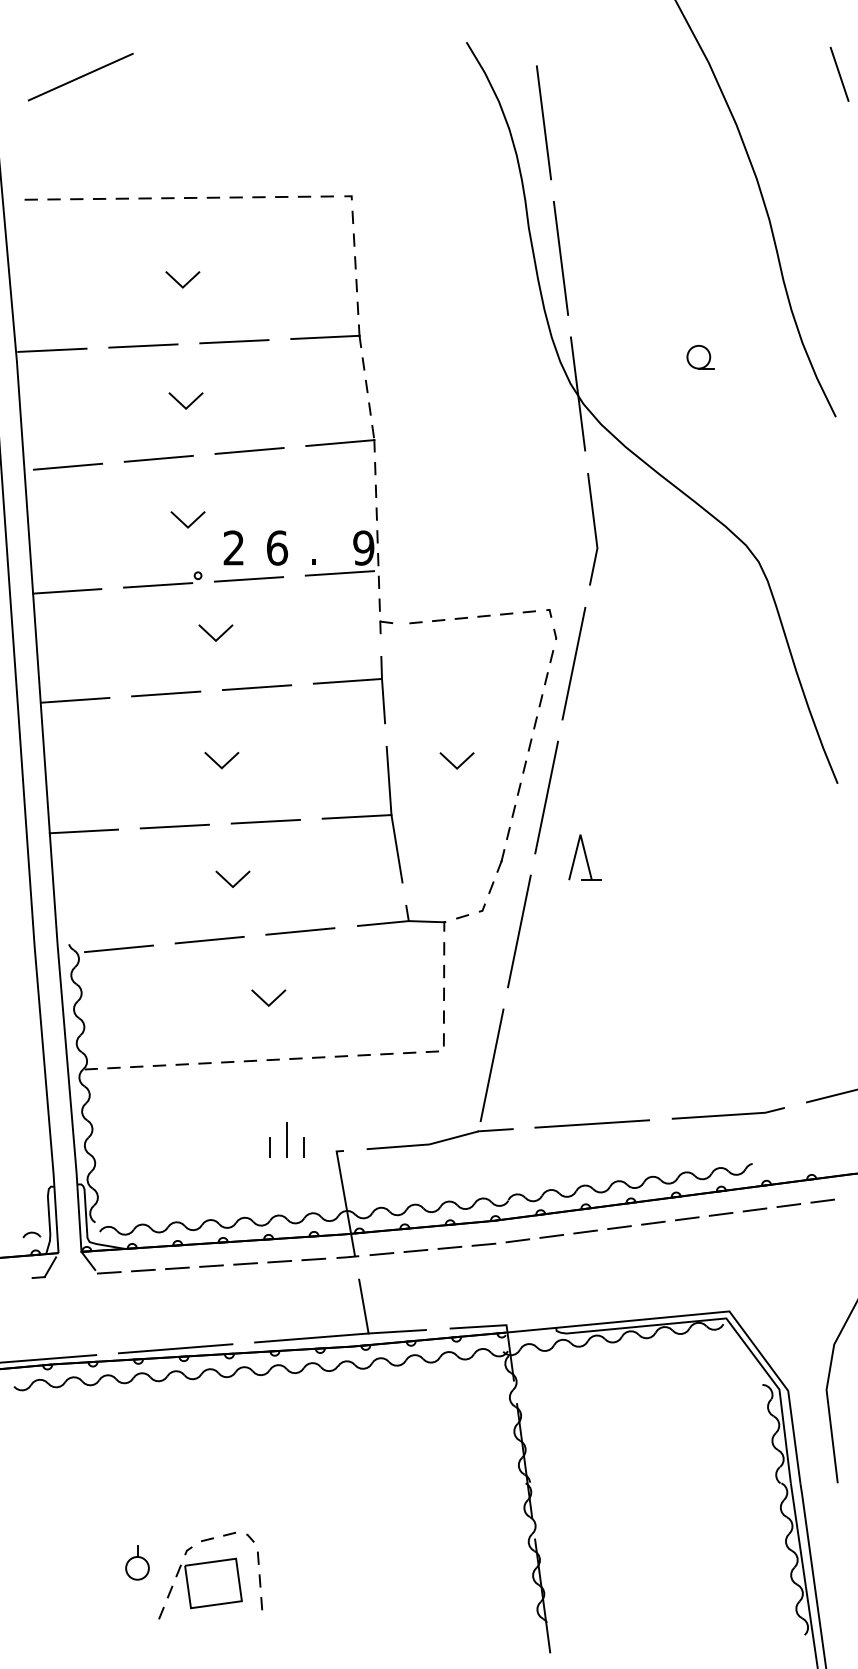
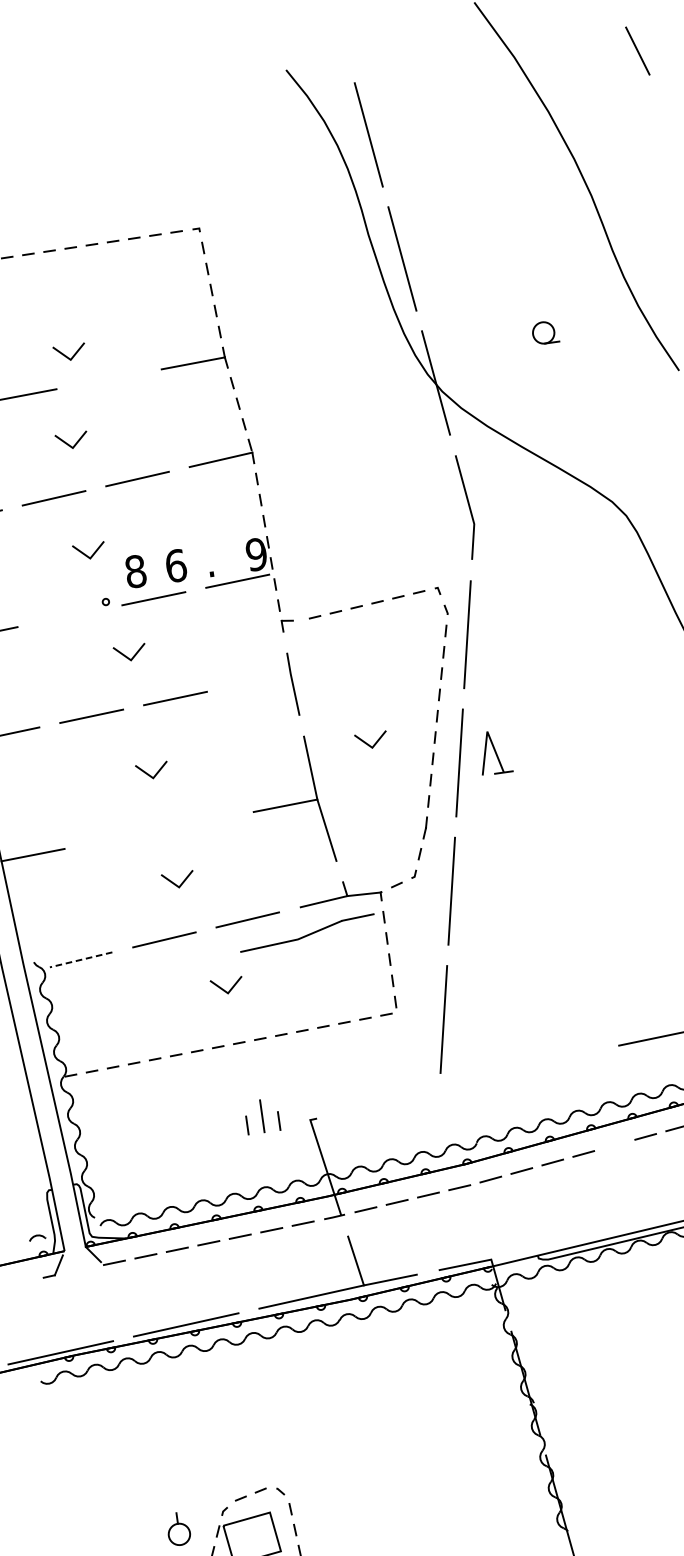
line: (178, 282) -> (66, 355), moved
line: (234, 341) -> (109, 379), removed
text: (233, 547) -> (135, 571), 2 -> 8
line: (158, 585) -> (70, 616), removed
line: (347, 680) -> (258, 680), removed
line: (265, 821) -> (200, 822), removed
line: (174, 826) -> (116, 838), removed
part: (584, 857) -> (494, 752), moved
line: (118, 948) -> (80, 959), solid -> dashed
line: (591, 1123) -> (544, 1060), removed
part: (439, 1138) -> (306, 932), moved
line: (653, 1222) -> (614, 1144), removed

